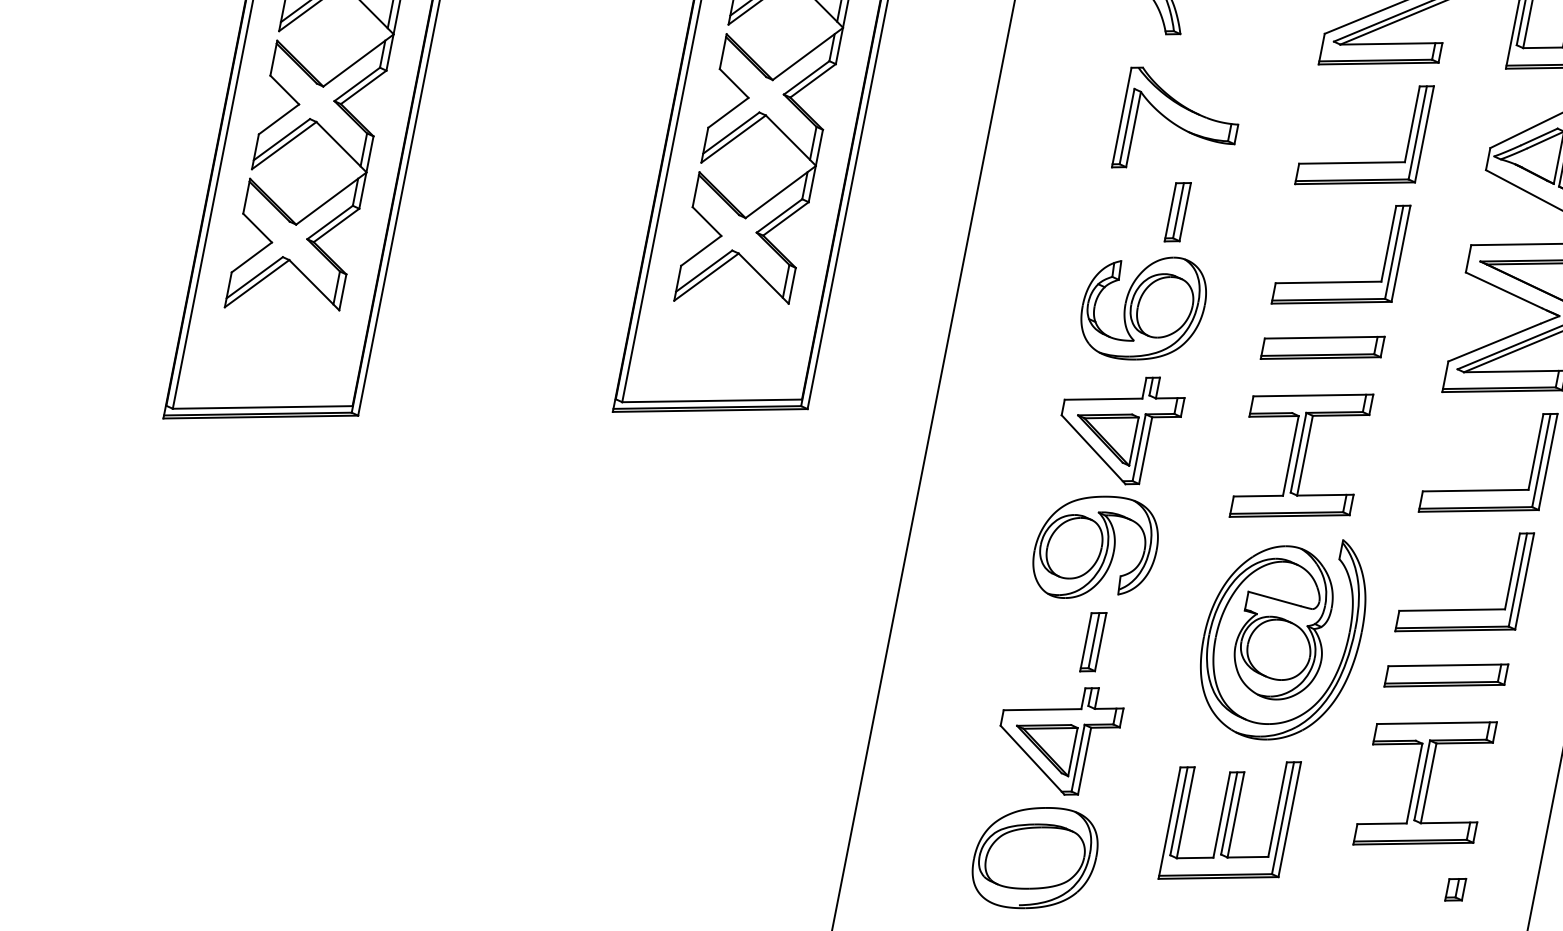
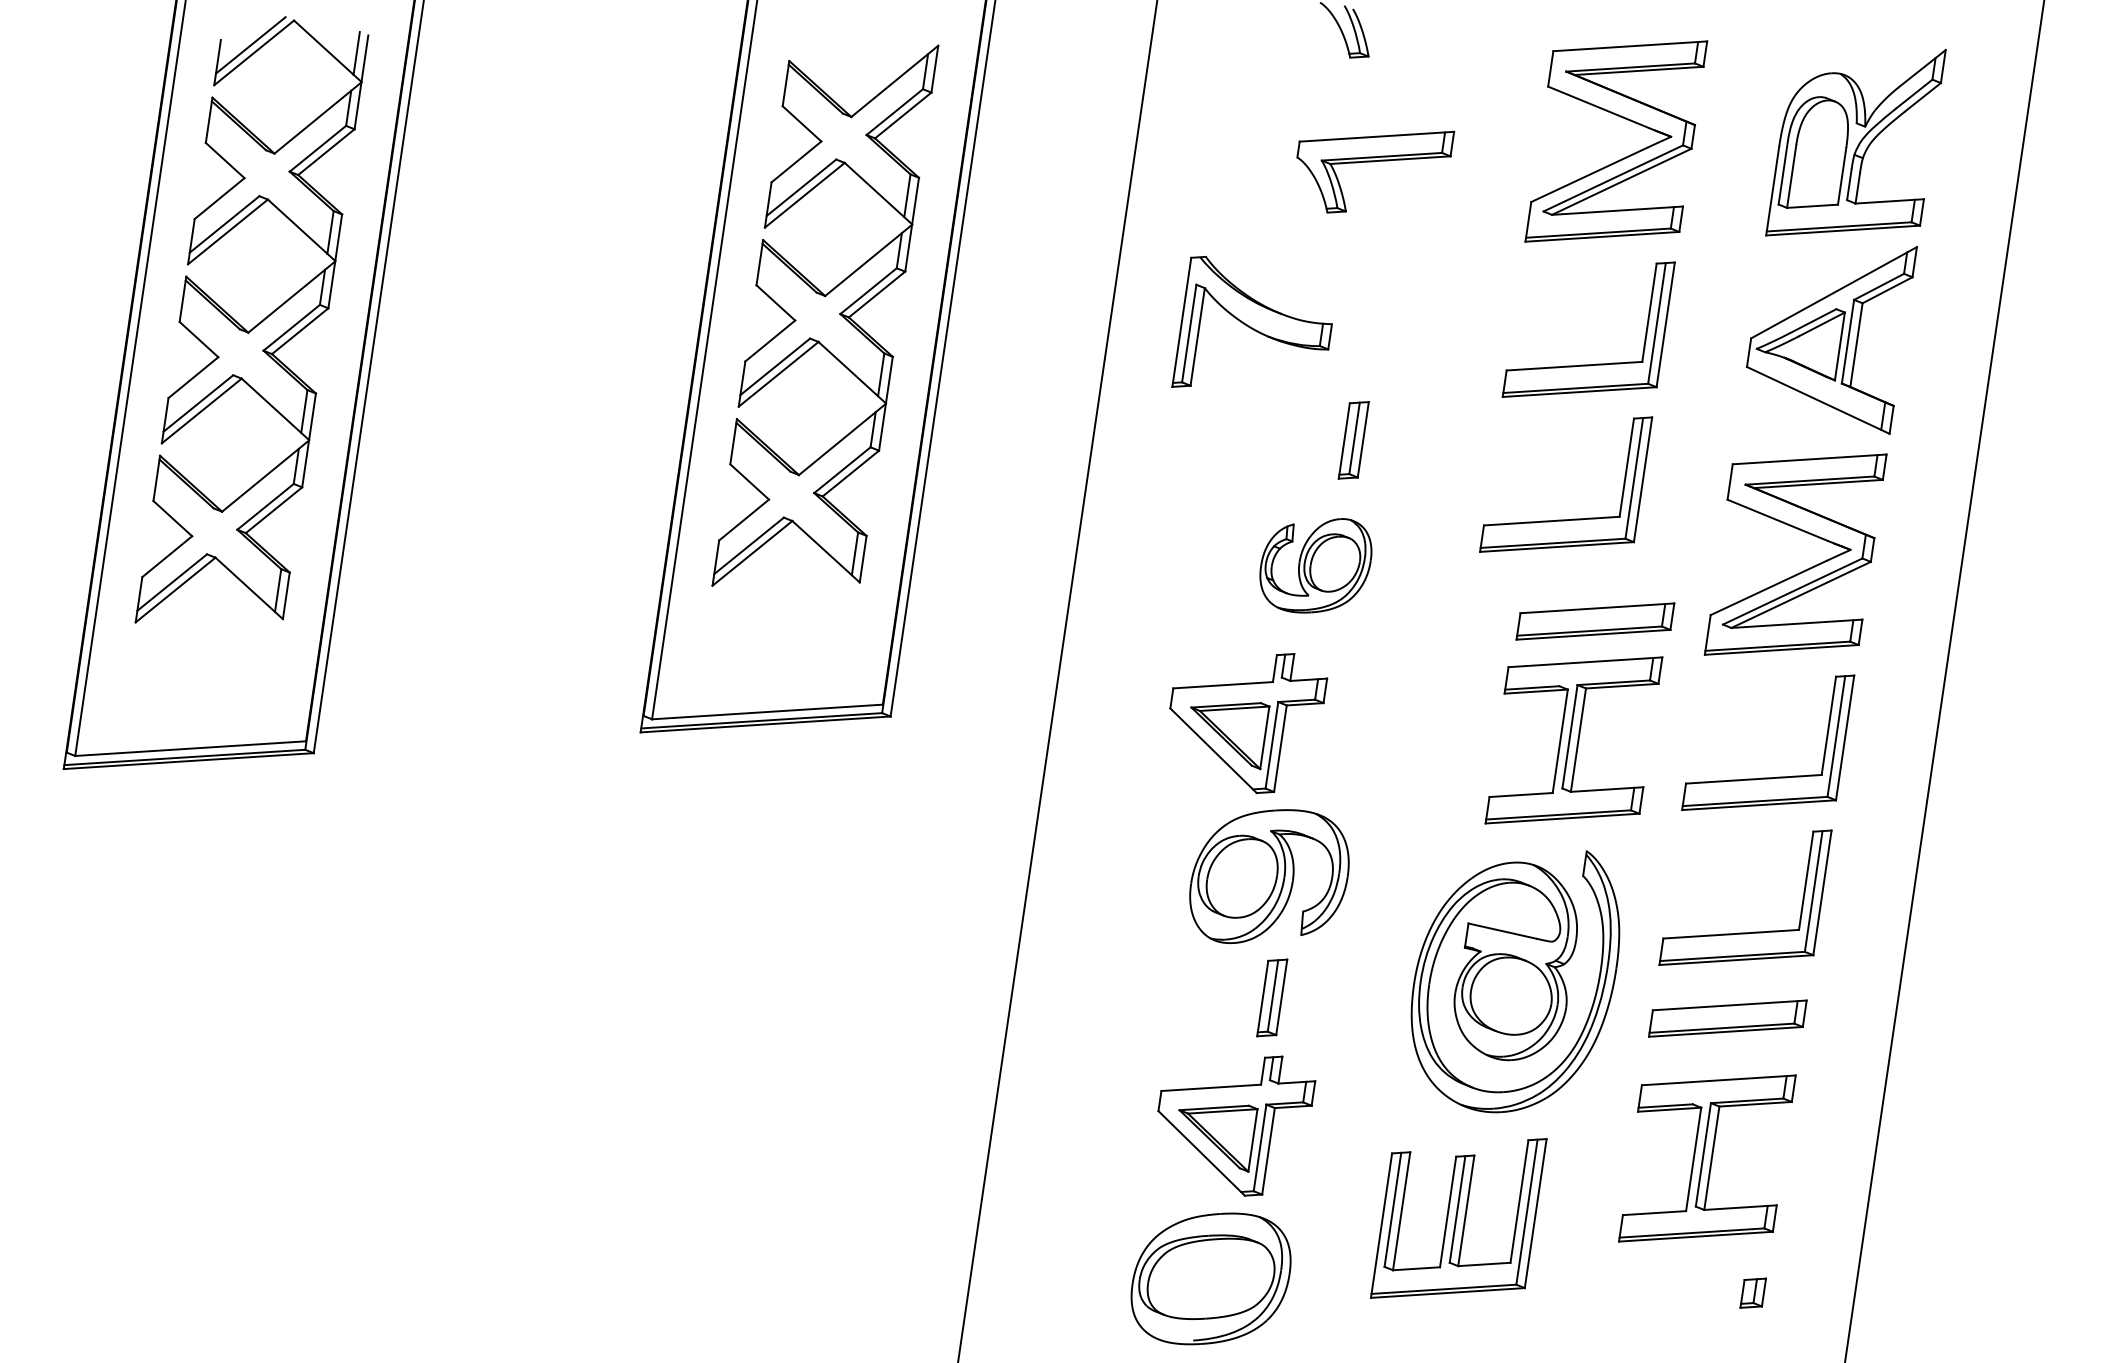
part: (1175, 119) -> (1251, 321), moved
part: (1143, 307) -> (1315, 565), size x0.7
part: (1322, 347) -> (1595, 621), moved
part: (1121, 429) -> (1248, 723), moved
part: (1301, 455) -> (1573, 740), moved

